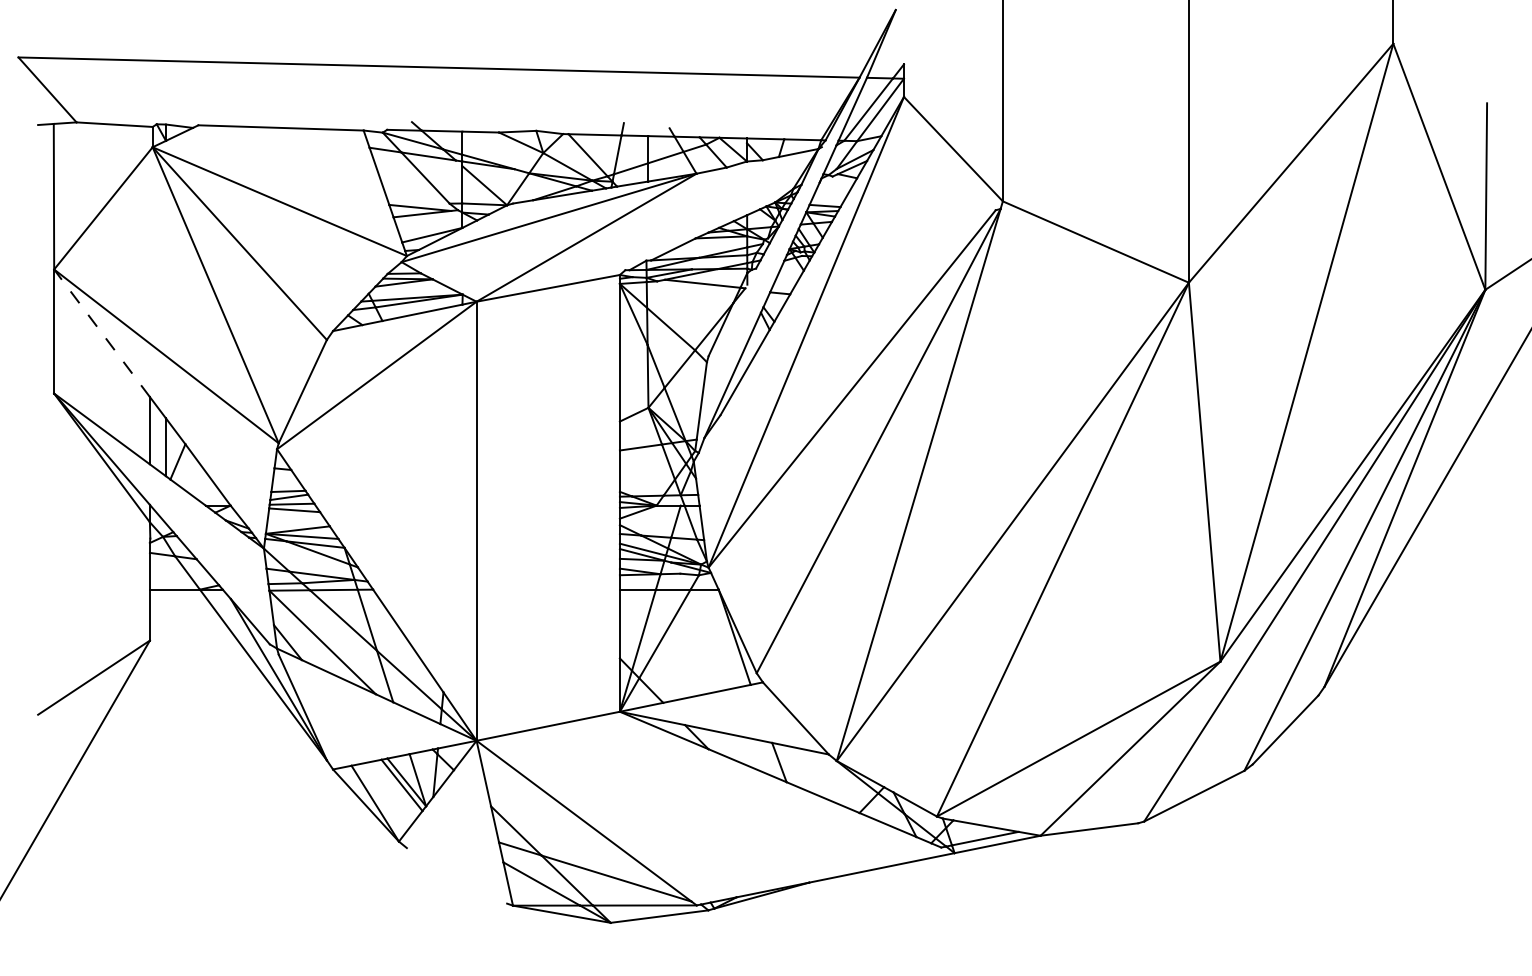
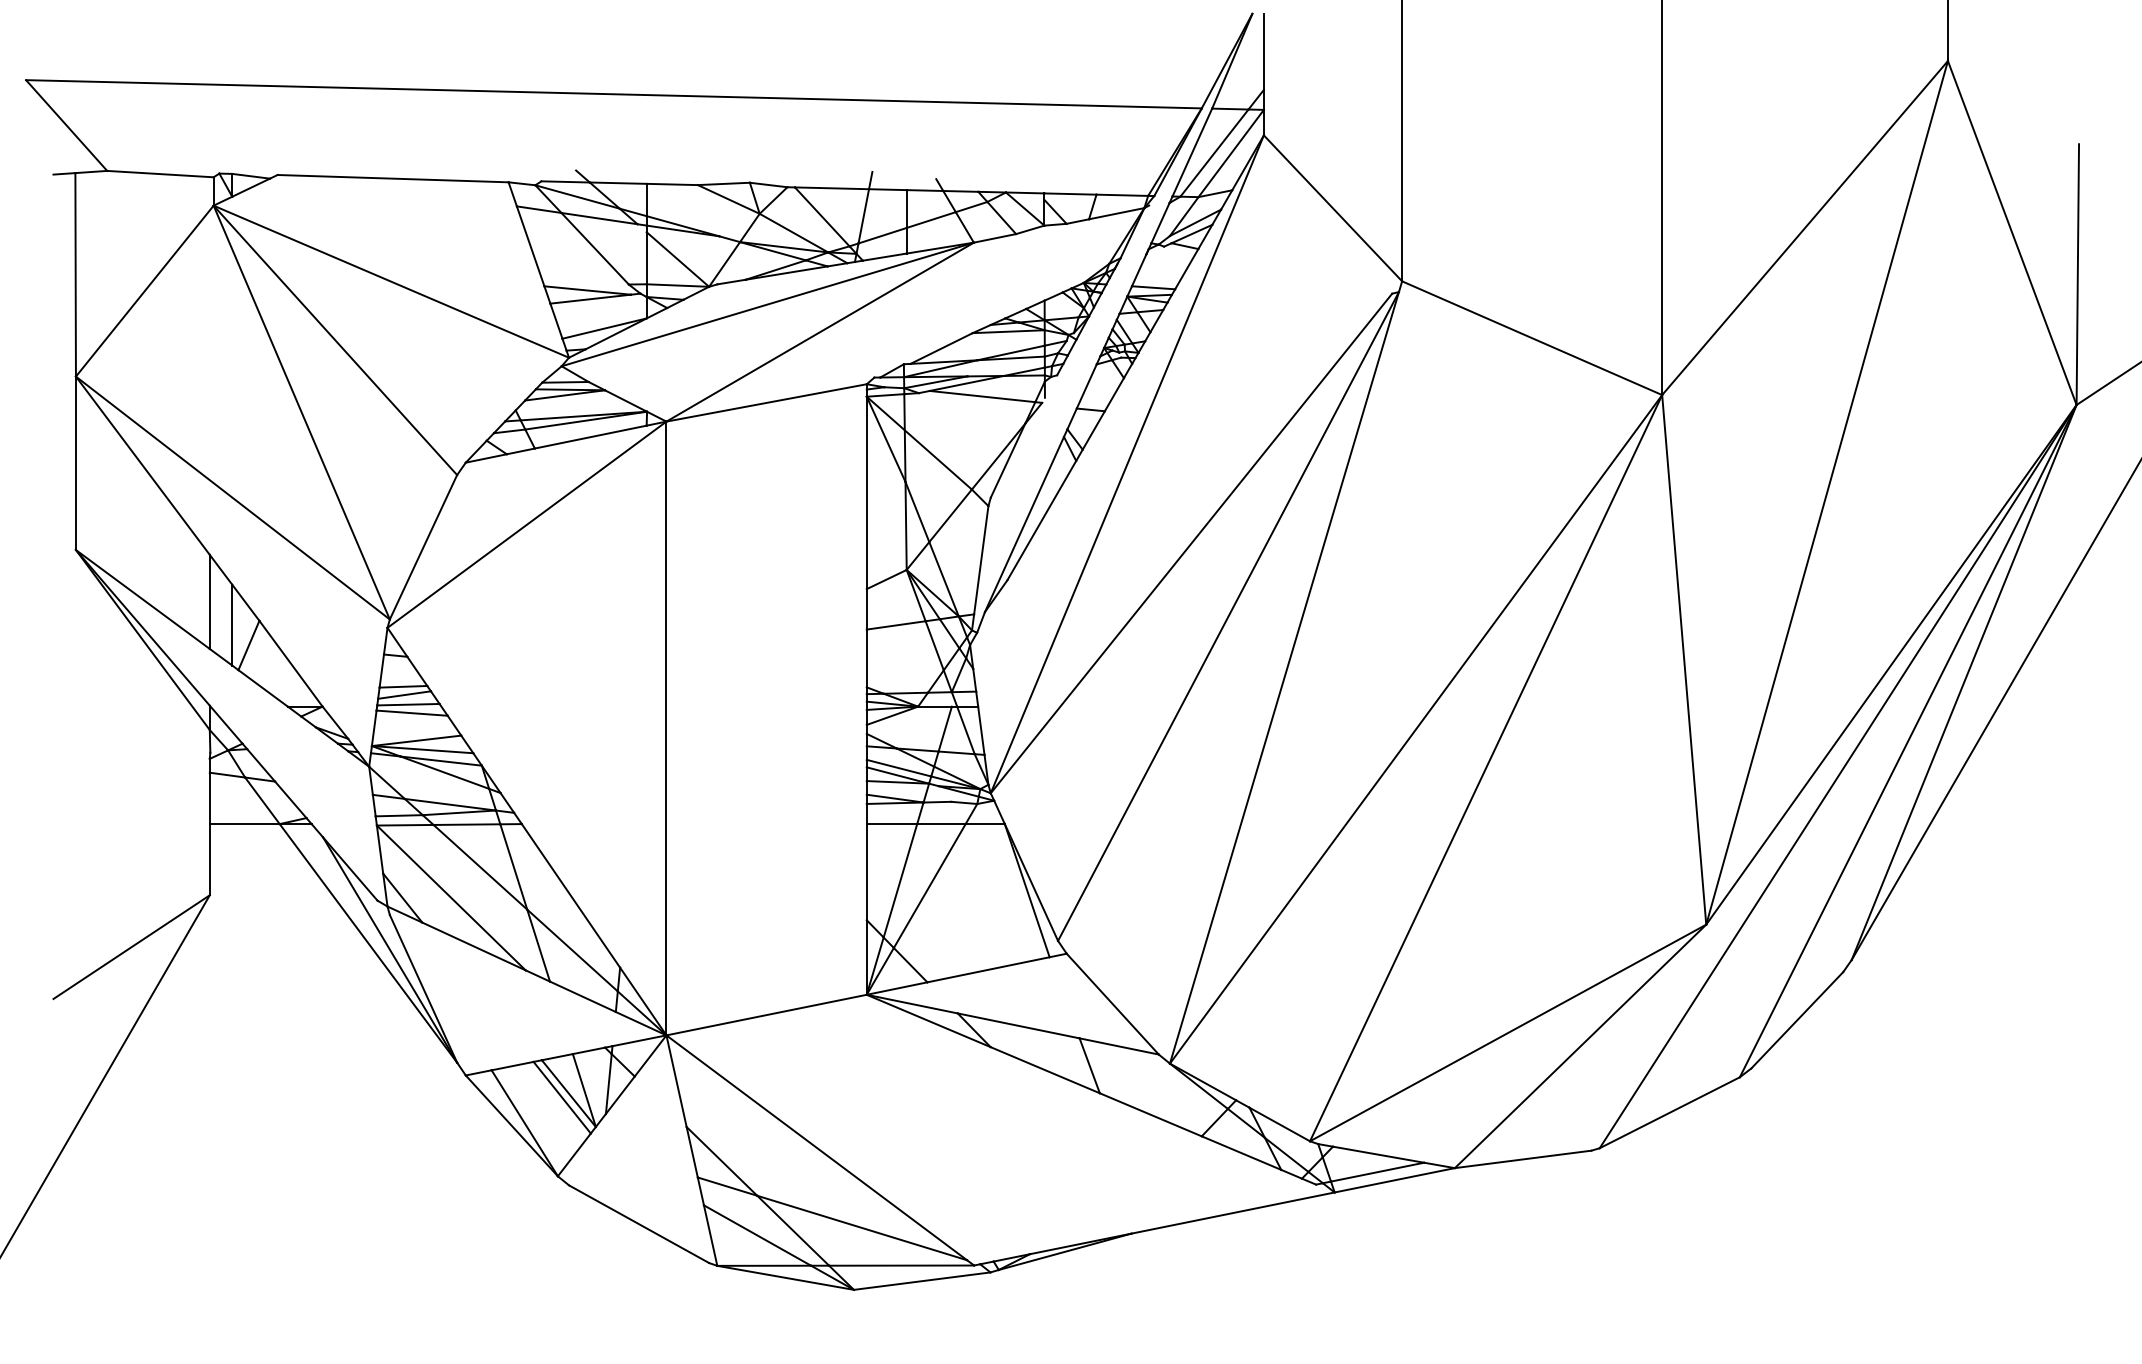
line: (903, 37) -> (1263, 52), added
line: (102, 333) -> (143, 466), dashed -> solid
line: (456, 875) -> (638, 1223), added

